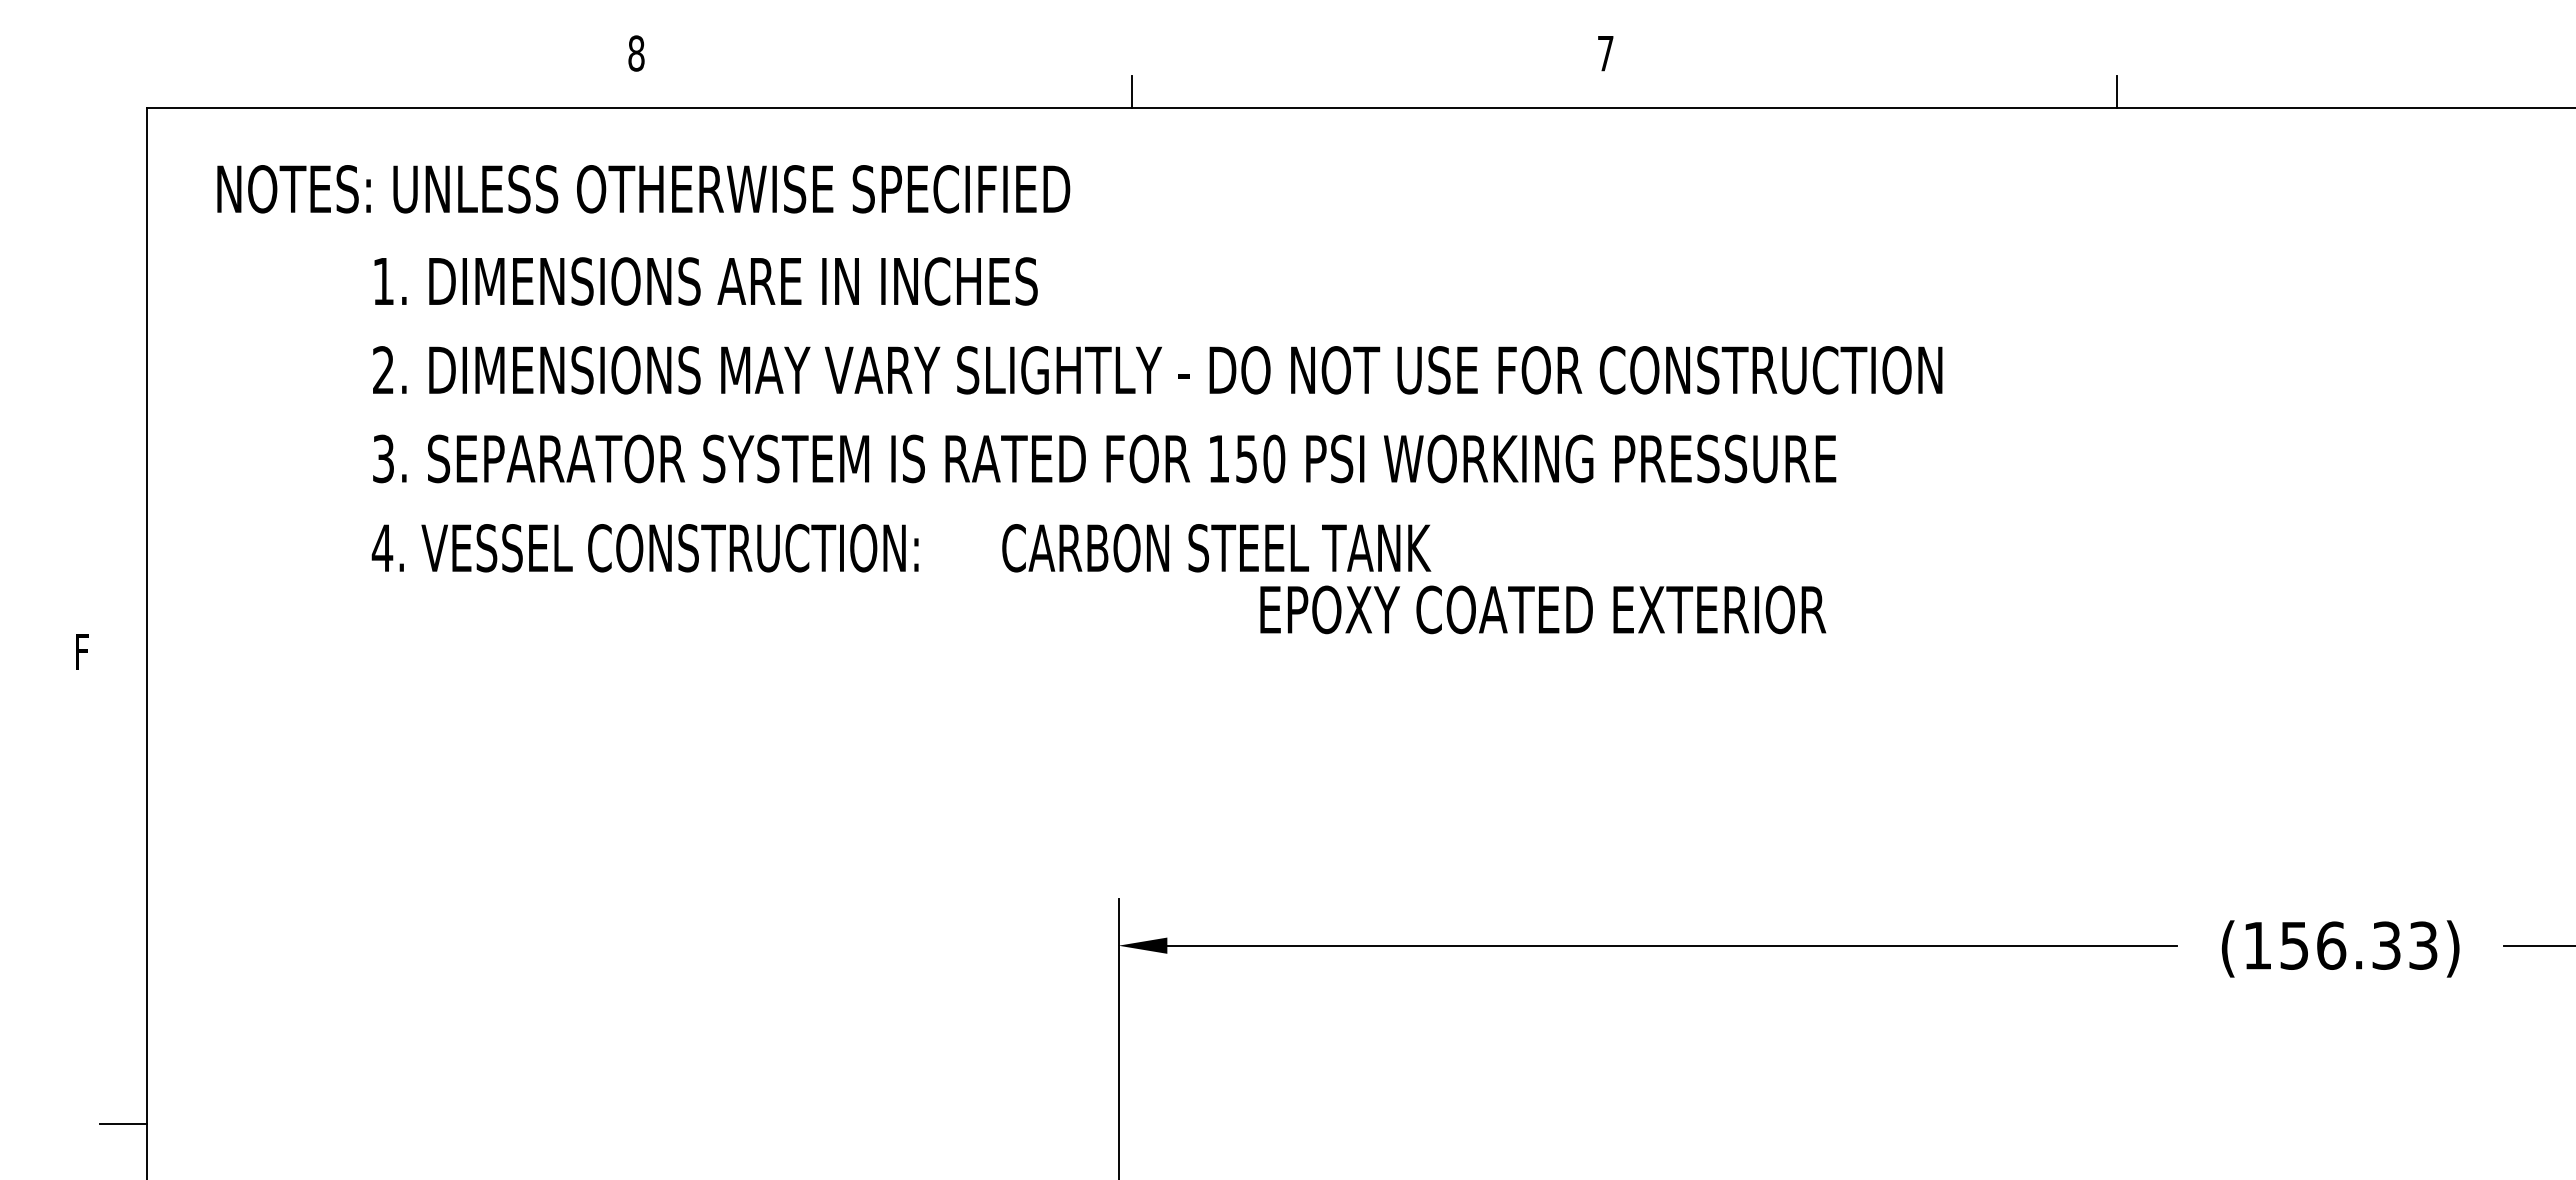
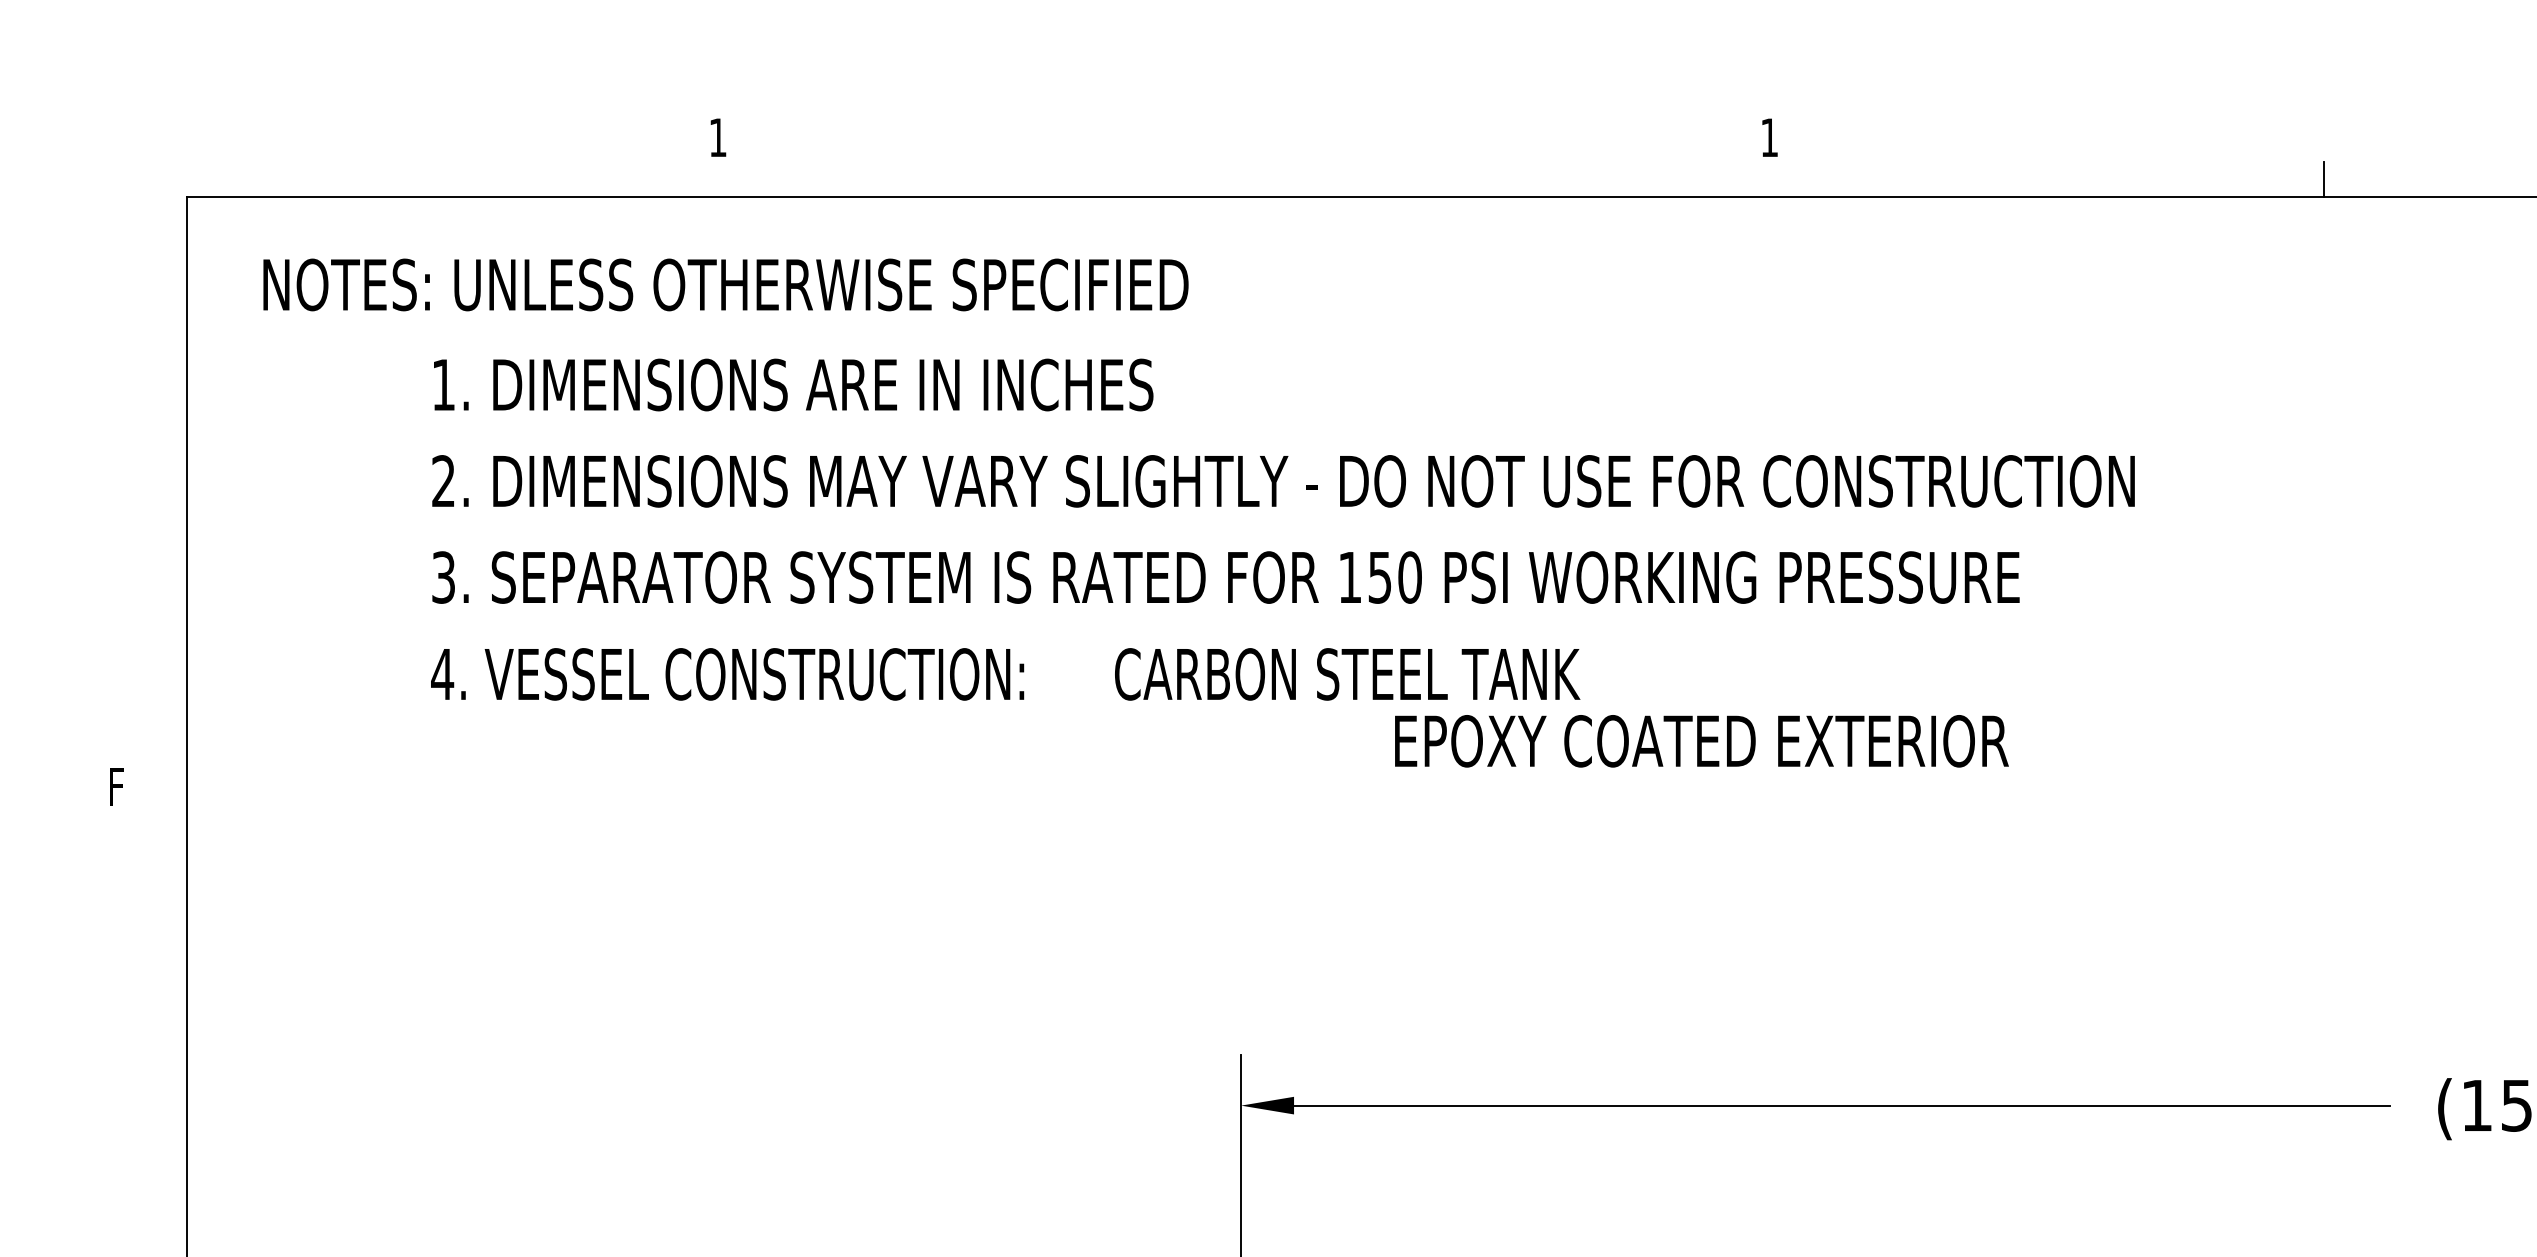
text: (636, 53) -> (718, 137), 8 -> 1
text: (1605, 53) -> (1769, 137), 7 -> 1
line: (1131, 92) -> (1255, 179), removed

